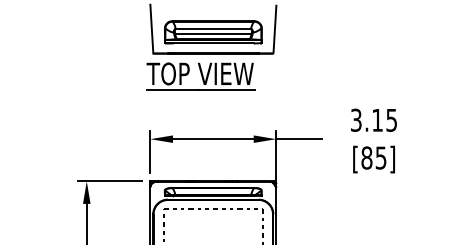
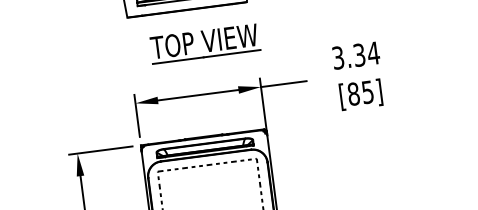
part: (200, 76) -> (204, 44), moved
text: (384, 119) -> (366, 53), 3.15 -> 3.34

